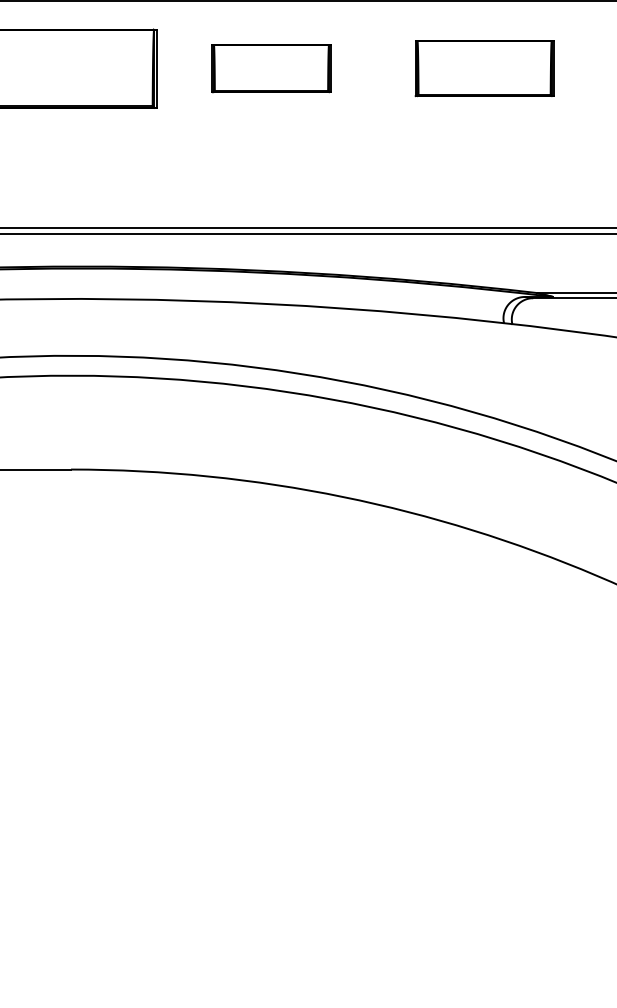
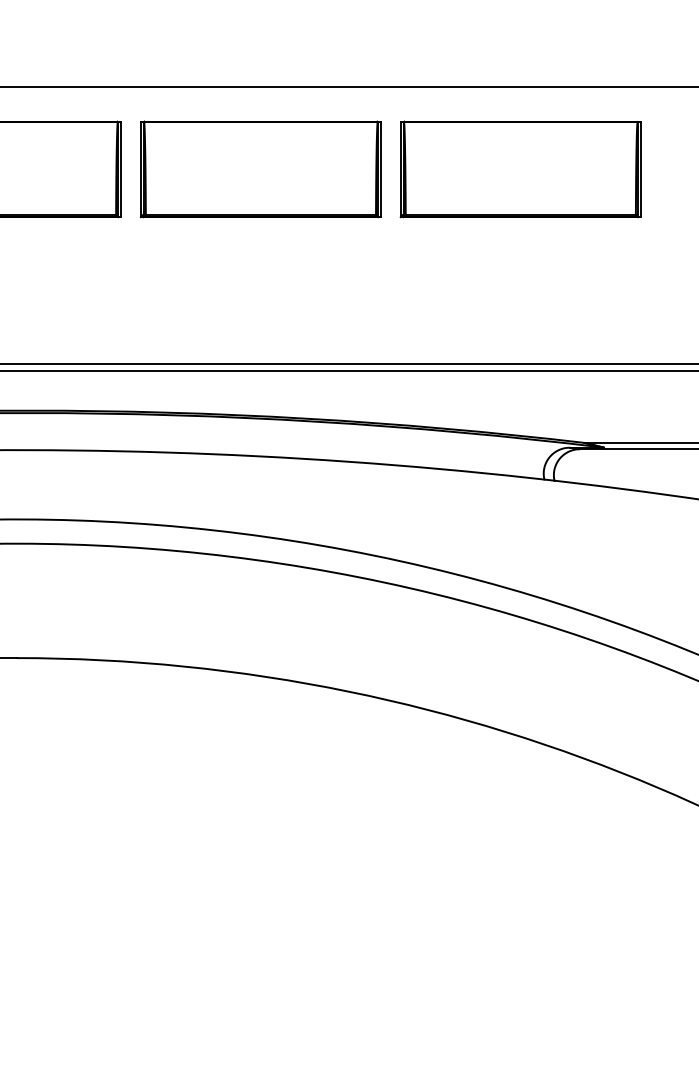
part: (271, 68) -> (260, 169), size x1.67
part: (484, 68) -> (520, 169), size x1.43

